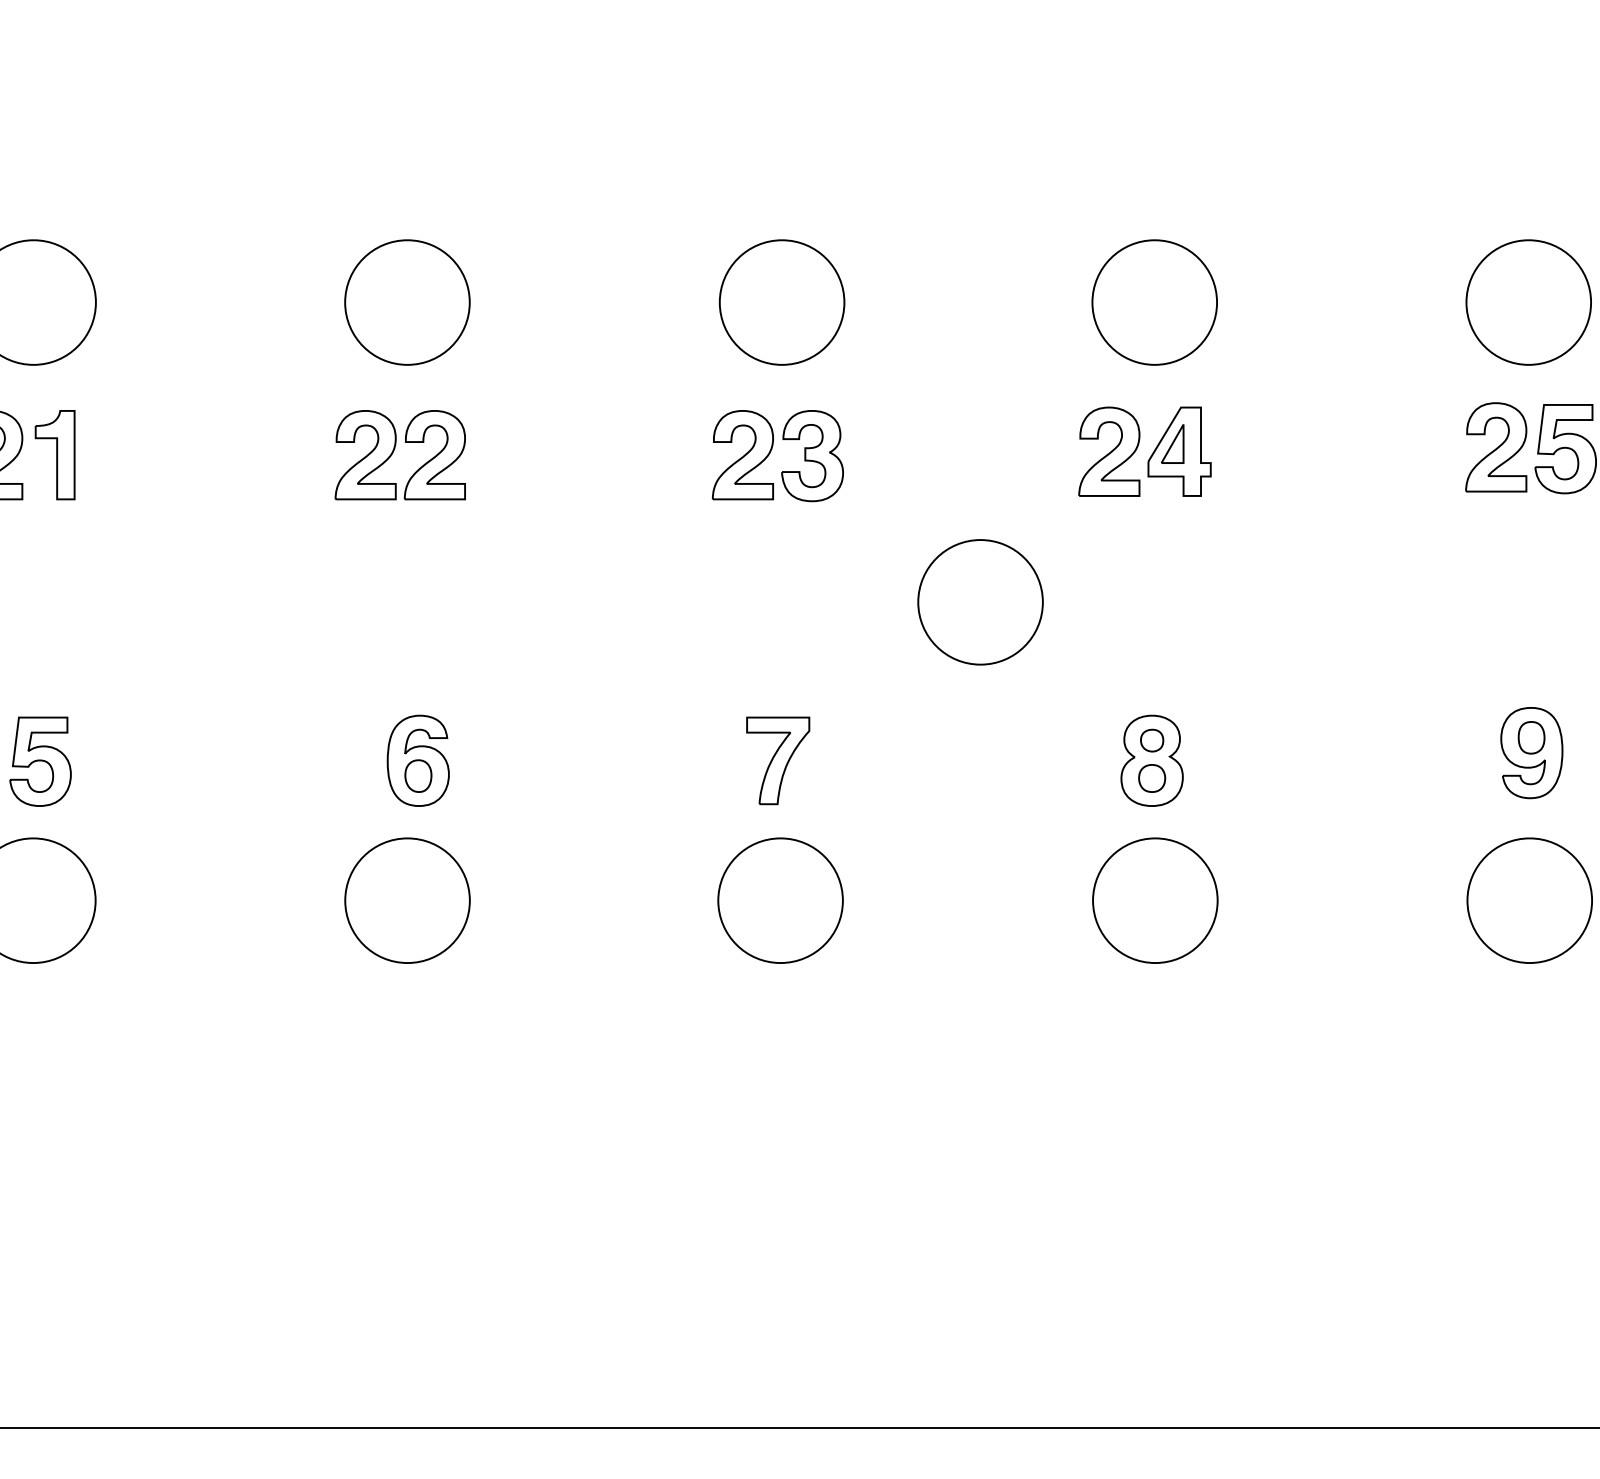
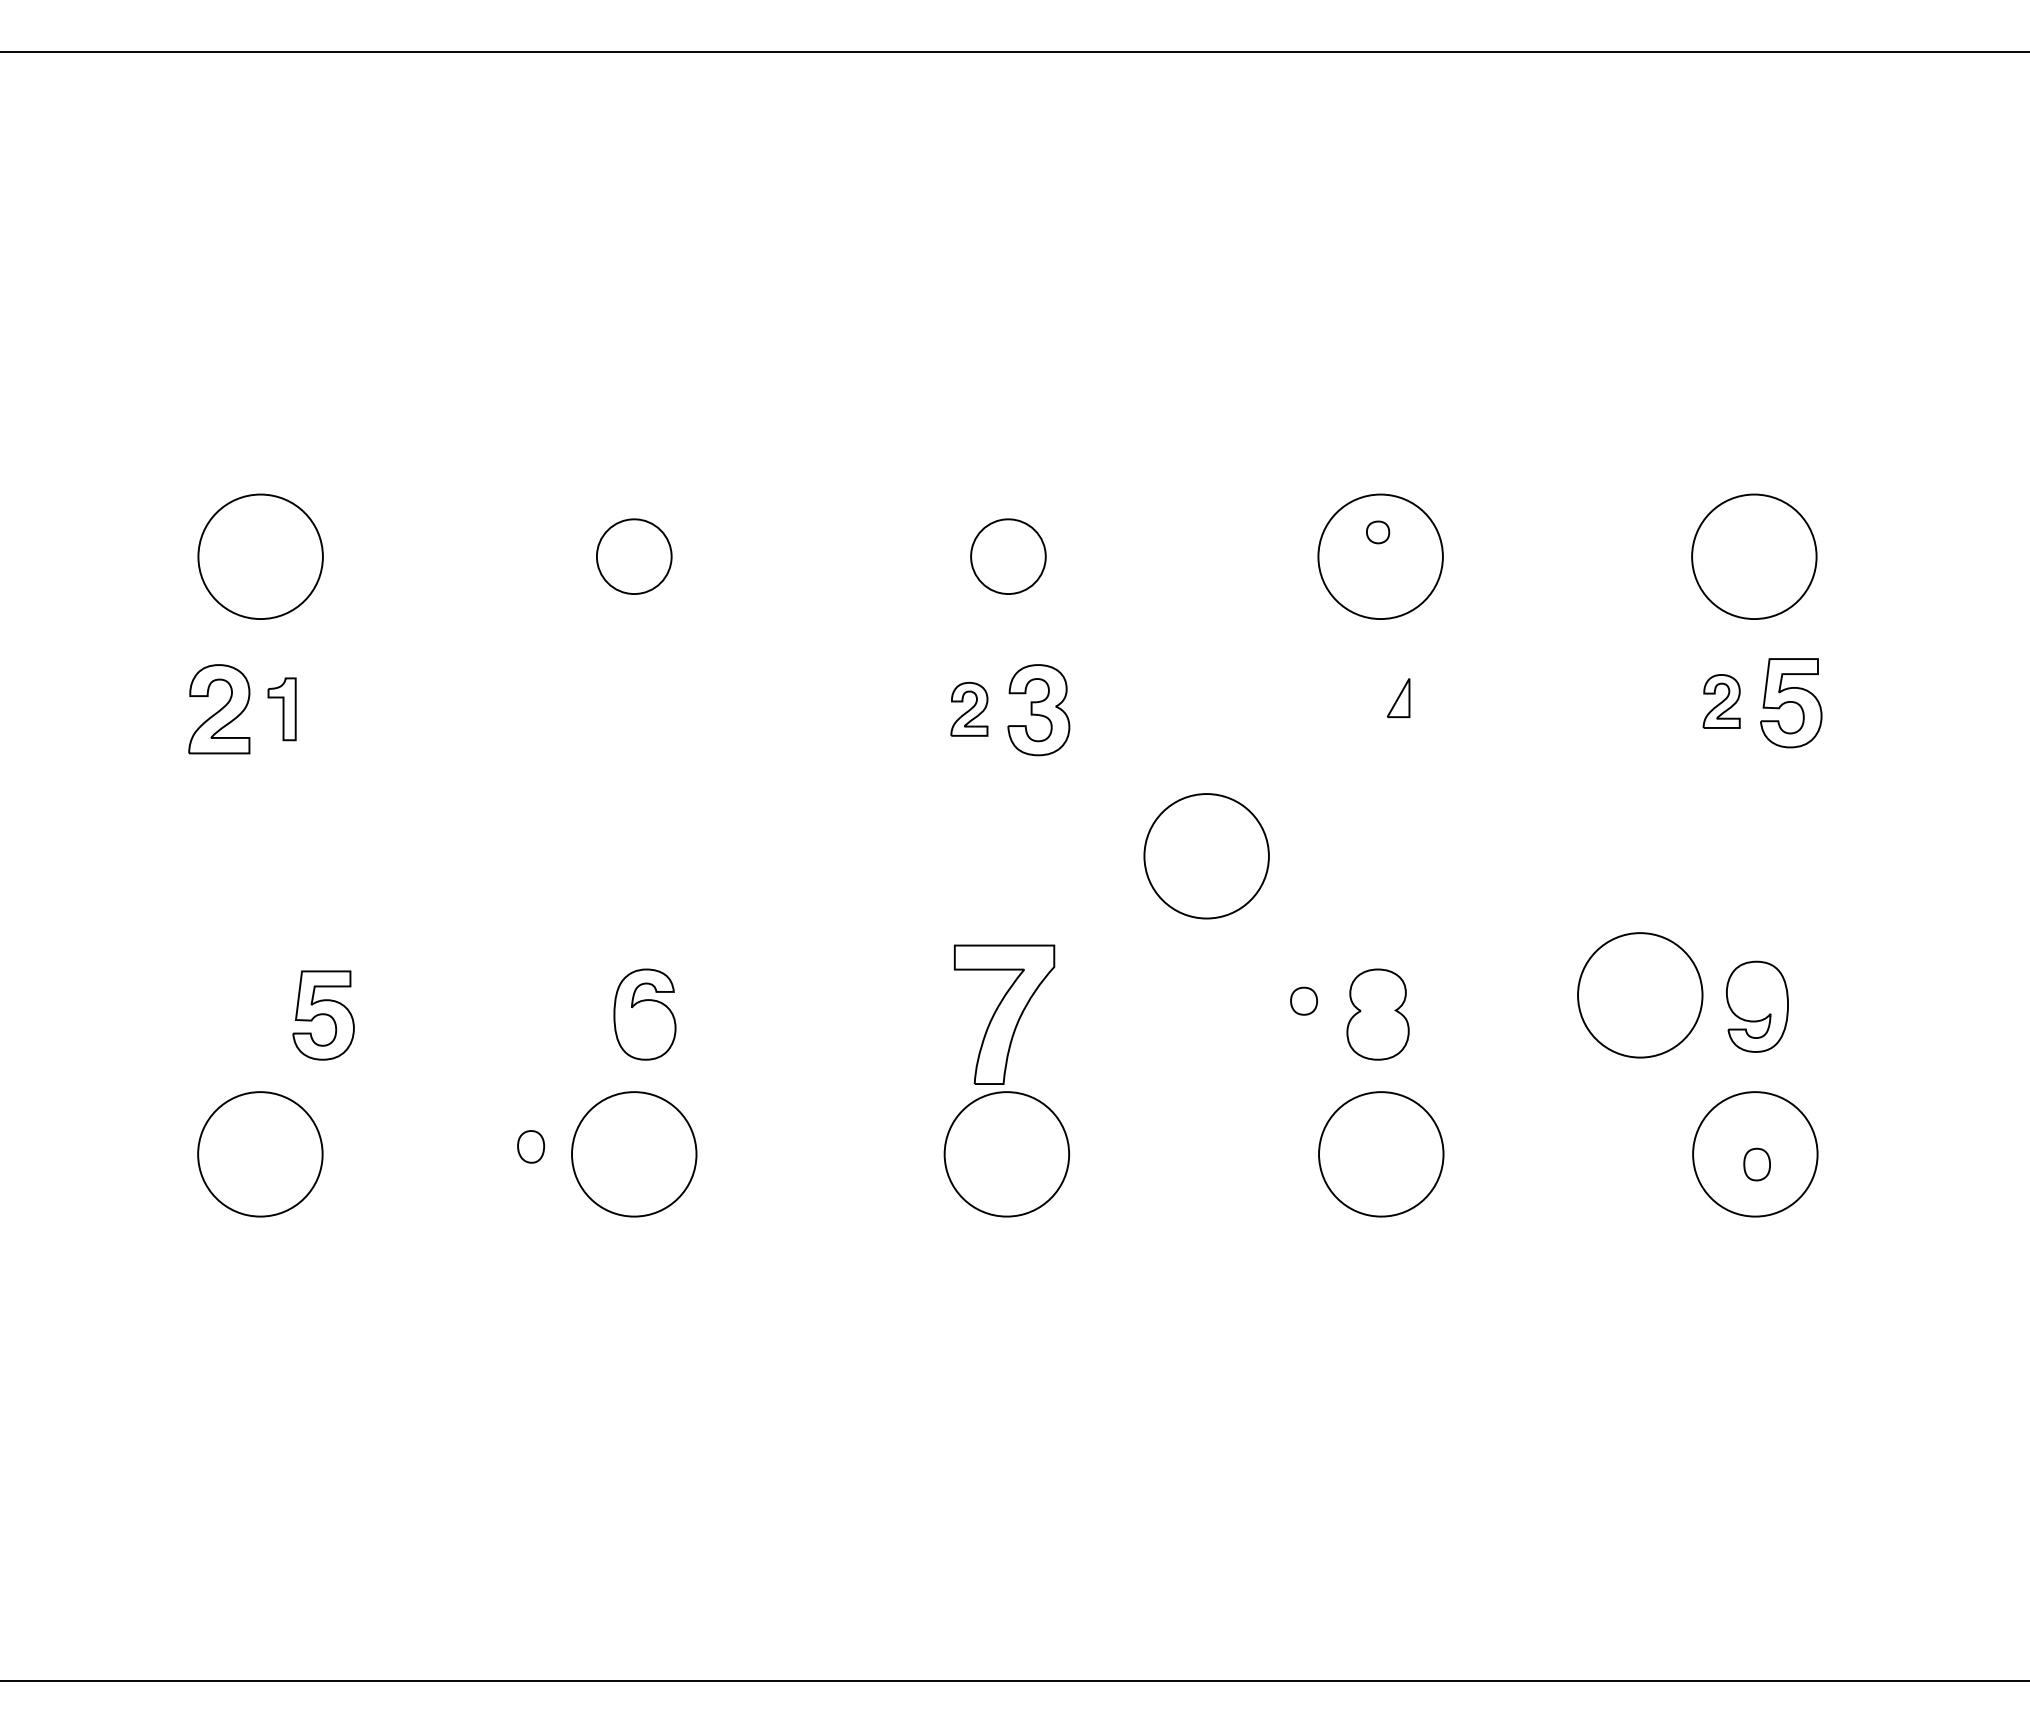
part: (407, 302) -> (634, 556), size x0.6
part: (782, 302) -> (1008, 556), size x0.6
part: (1495, 447) -> (1721, 701), size x0.6
part: (1137, 449) -> (1363, 703), removed
part: (393, 452) -> (620, 706), removed
part: (54, 455) -> (281, 709), size x0.7
part: (743, 455) -> (969, 709), size x0.6
part: (1530, 737) -> (1756, 1164), moved
part: (1152, 740) -> (1378, 532), moved
part: (1414, 741) -> (1640, 995), added
part: (778, 760) -> (1004, 1014), size x1.6
part: (40, 761) -> (323, 1015), moved
part: (417, 775) -> (530, 1146), moved
part: (1151, 777) -> (1303, 1000), moved

